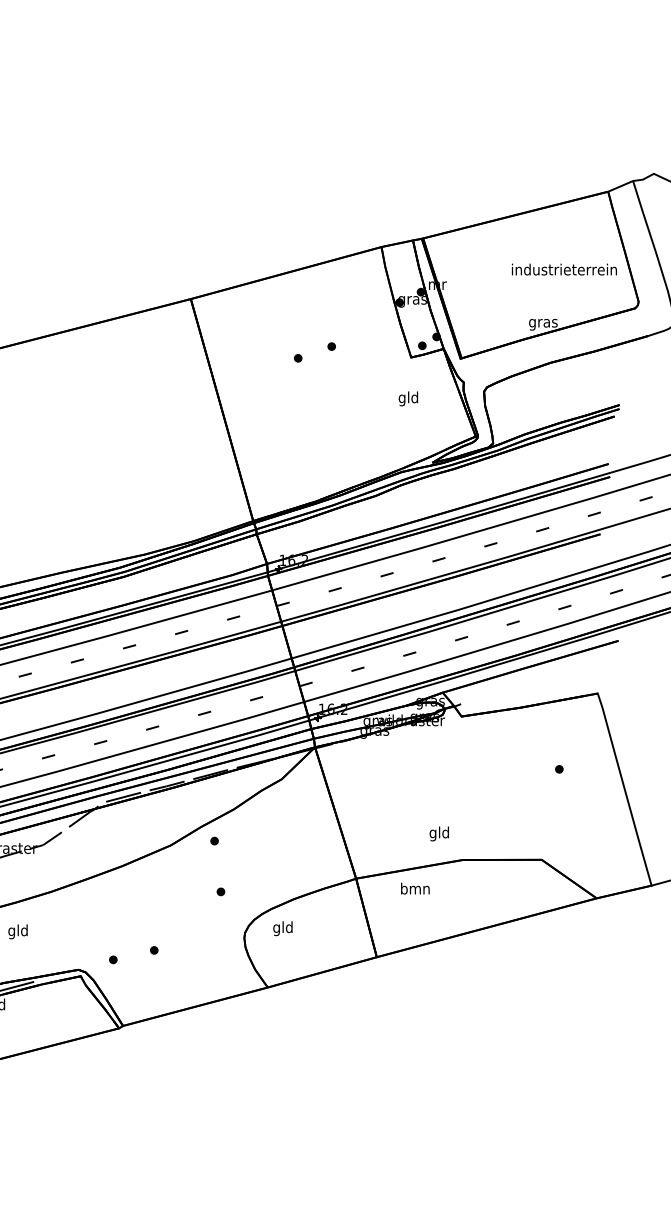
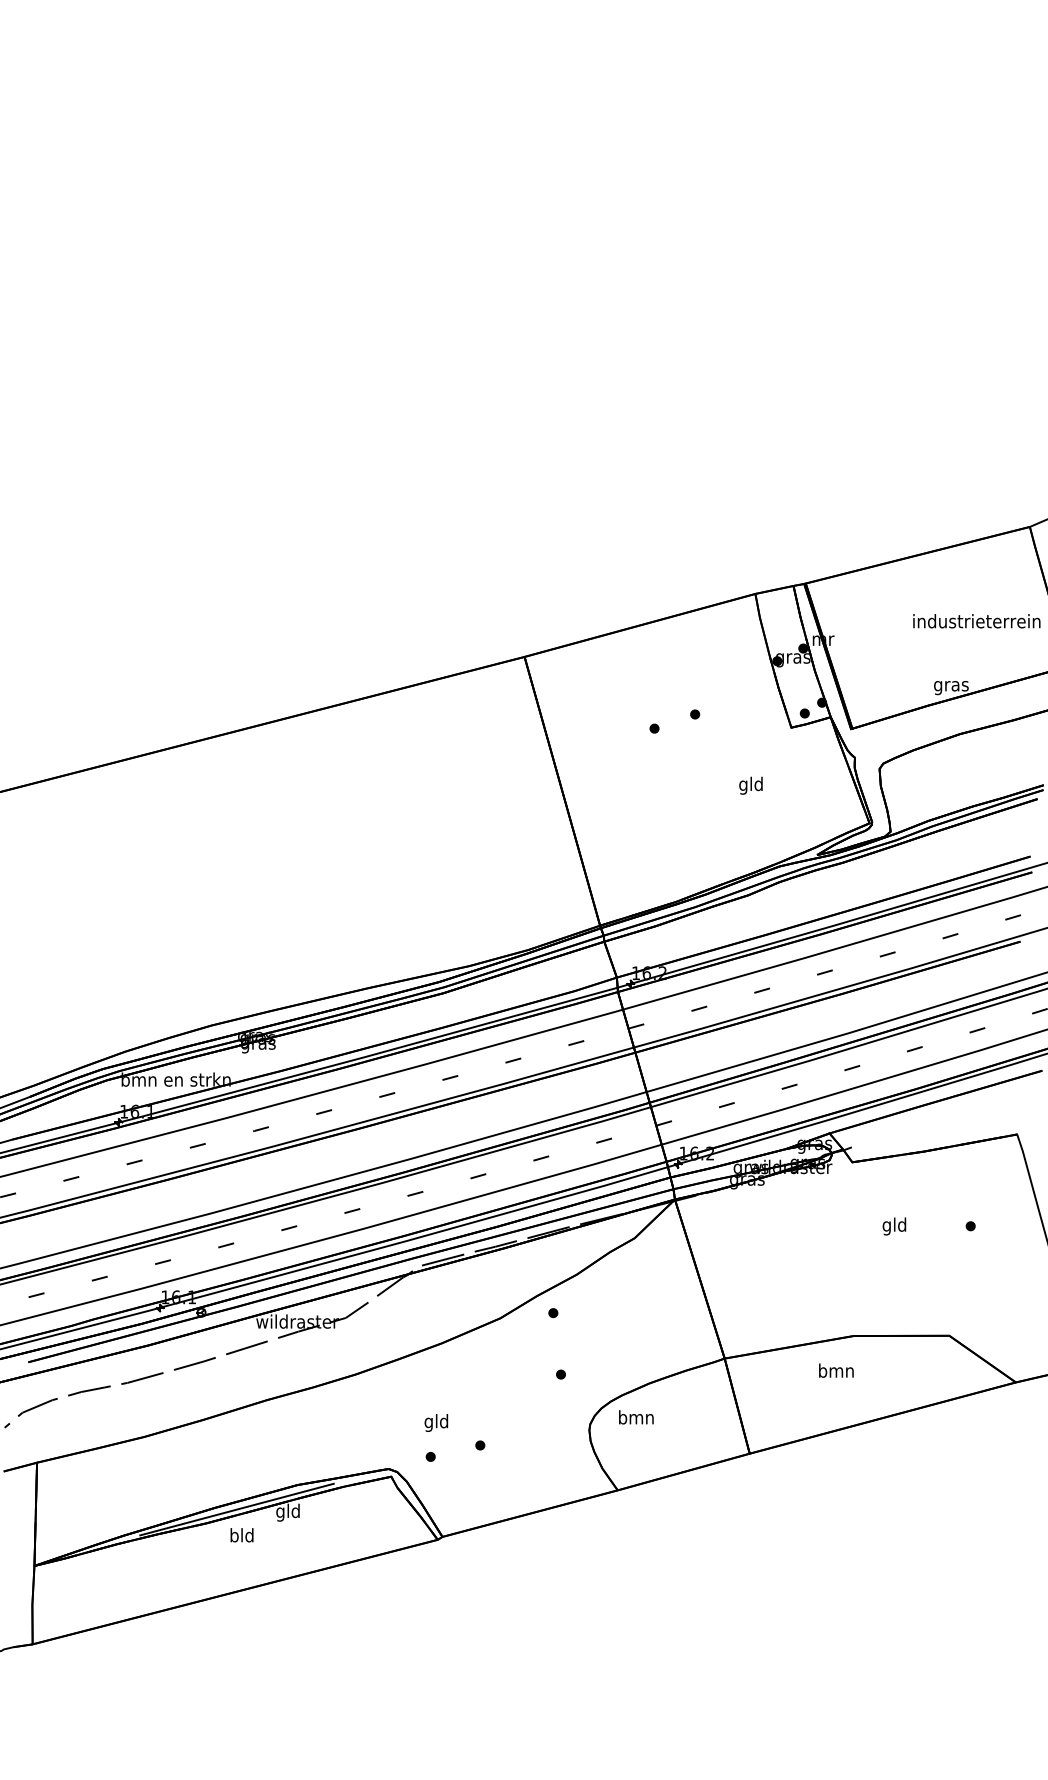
text: (408, 398) -> (750, 785), moved
text: (439, 833) -> (894, 1226), moved
text: (415, 888) -> (836, 1370), moved
text: (283, 928) -> (636, 1419), gld -> bmn
text: (18, 931) -> (436, 1422), moved

